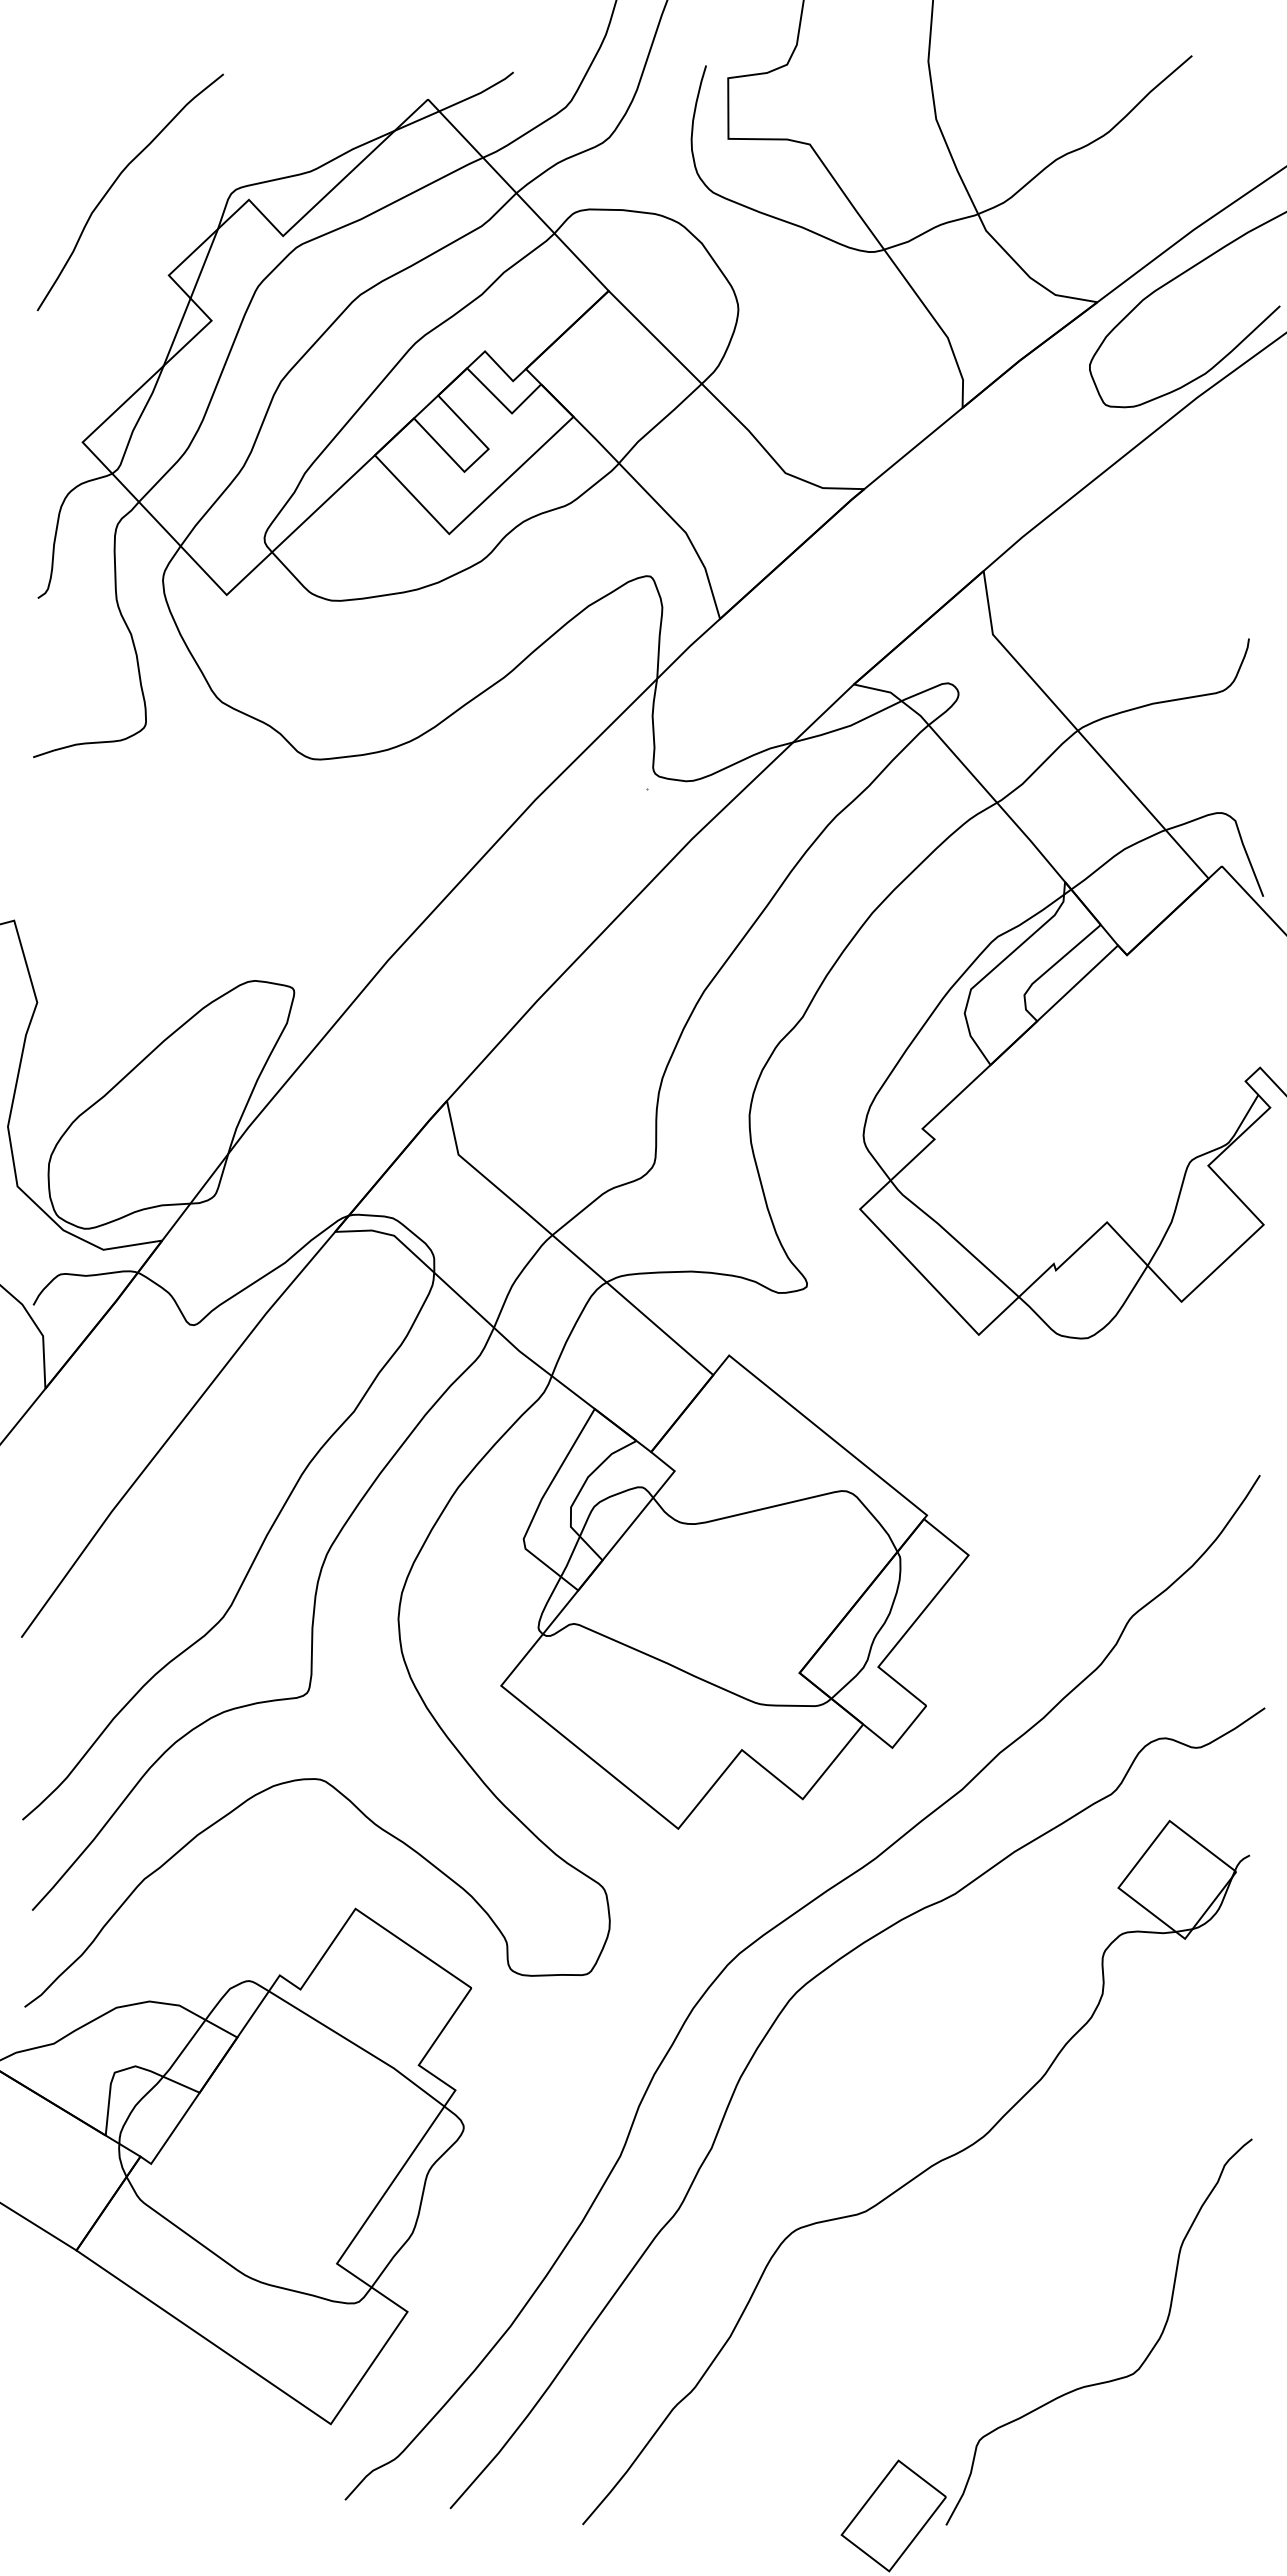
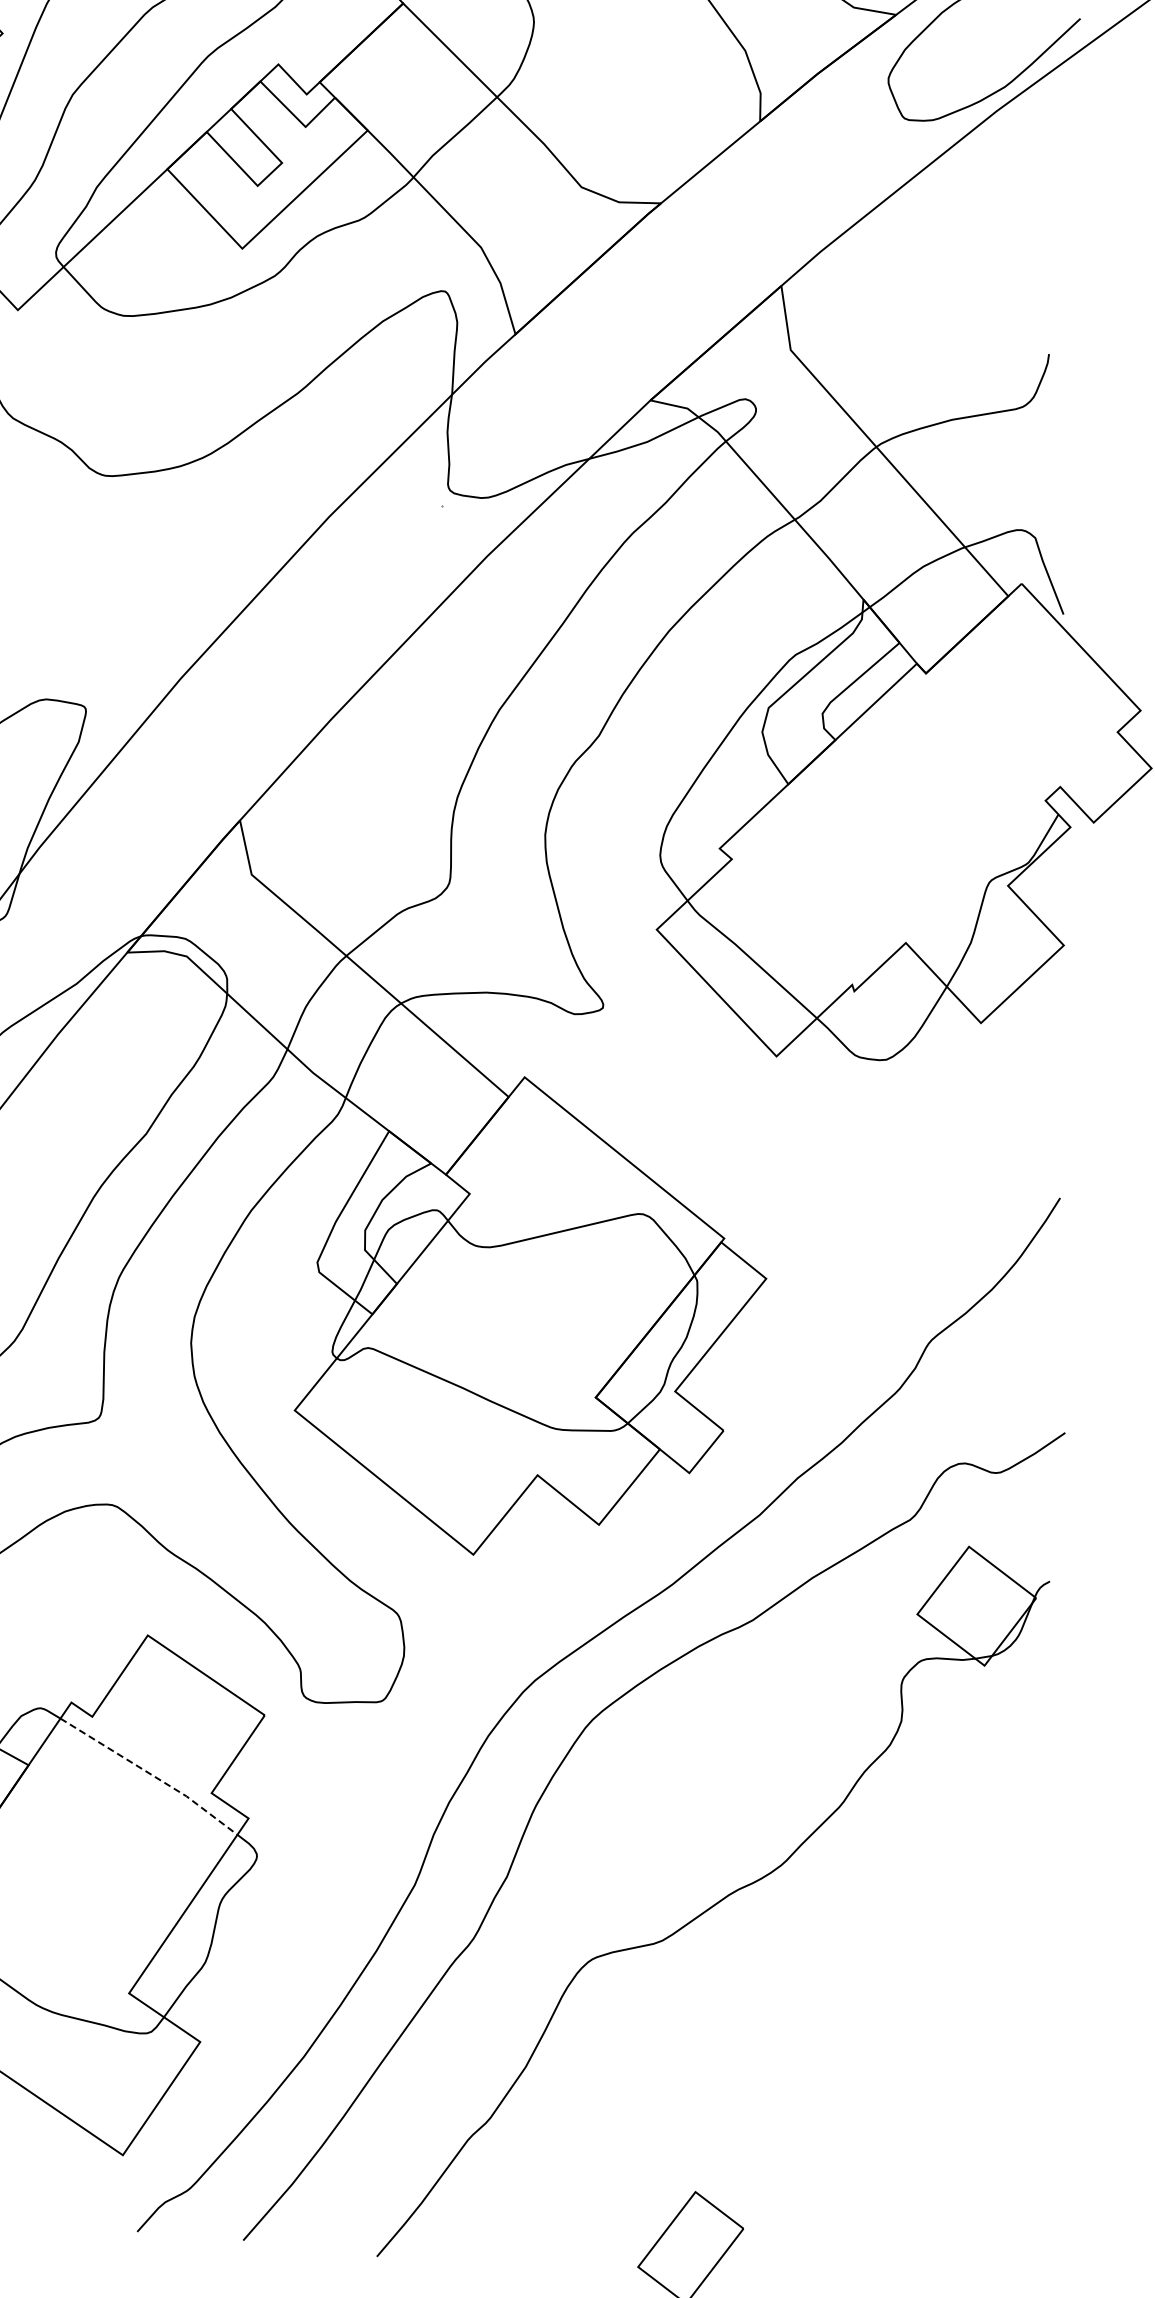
line: (359, 2046) -> (151, 1774), solid -> dashed
curve: (1115, 2378) -> (914, 2109), removed

